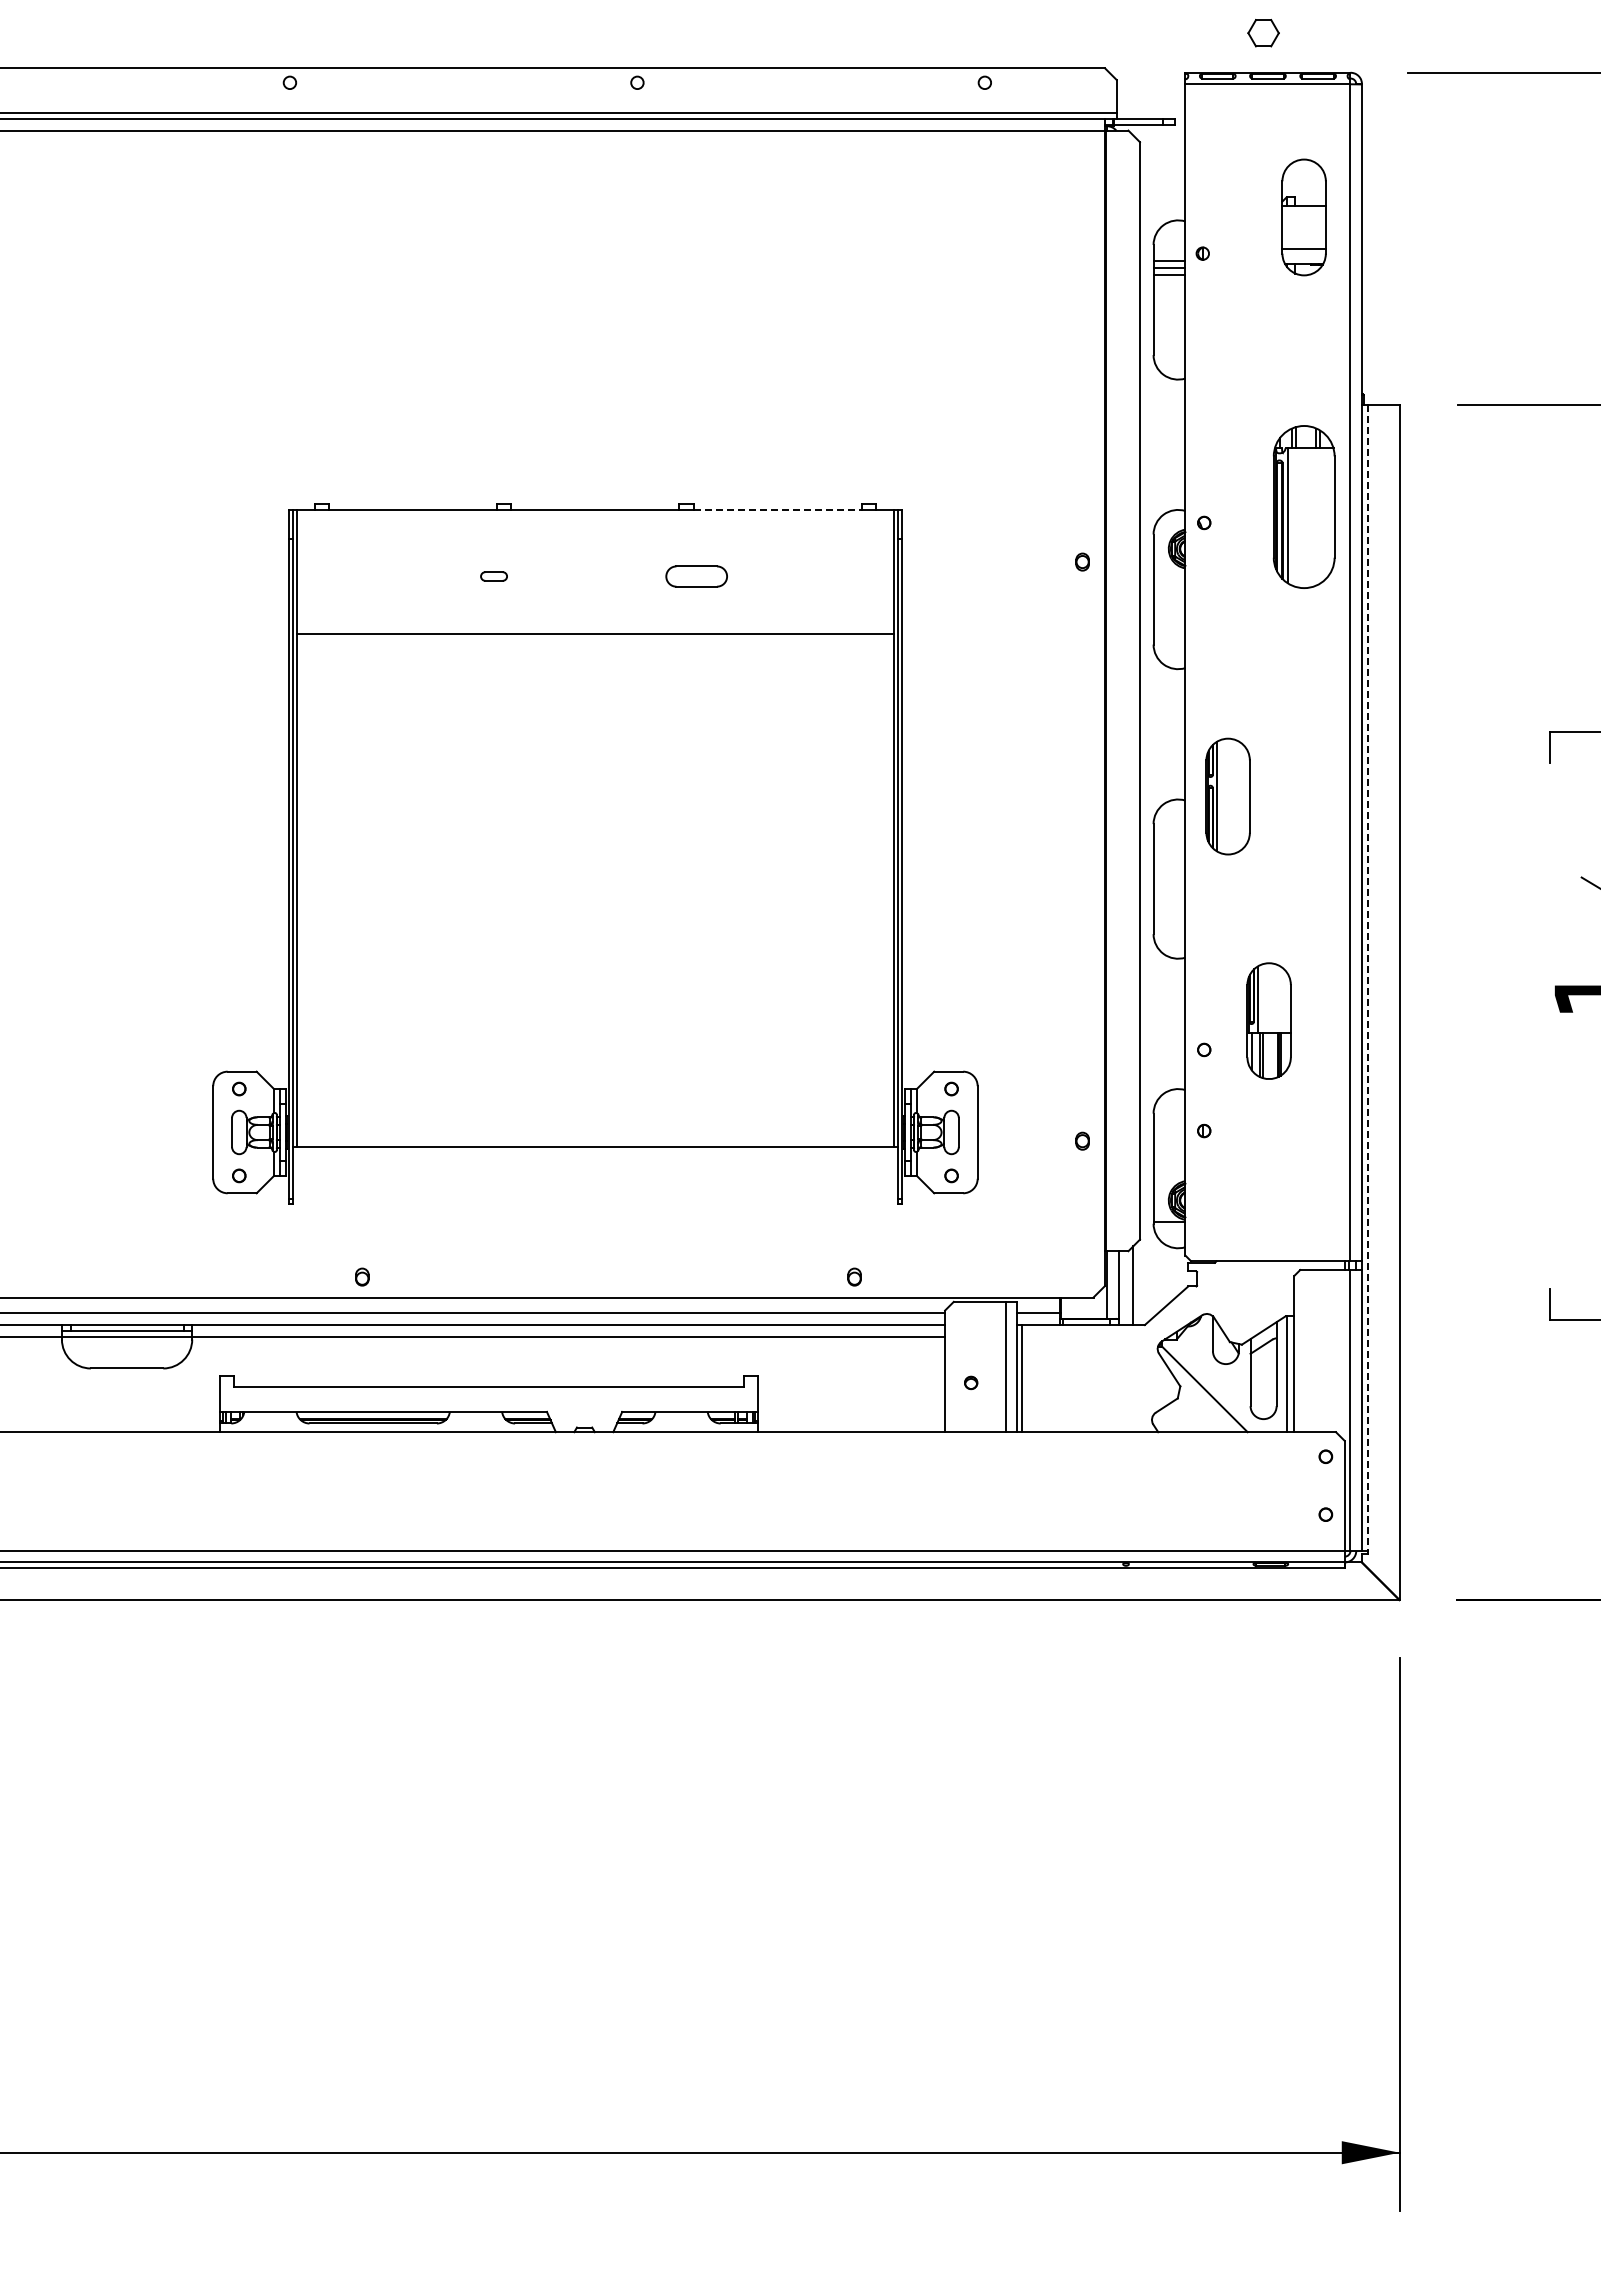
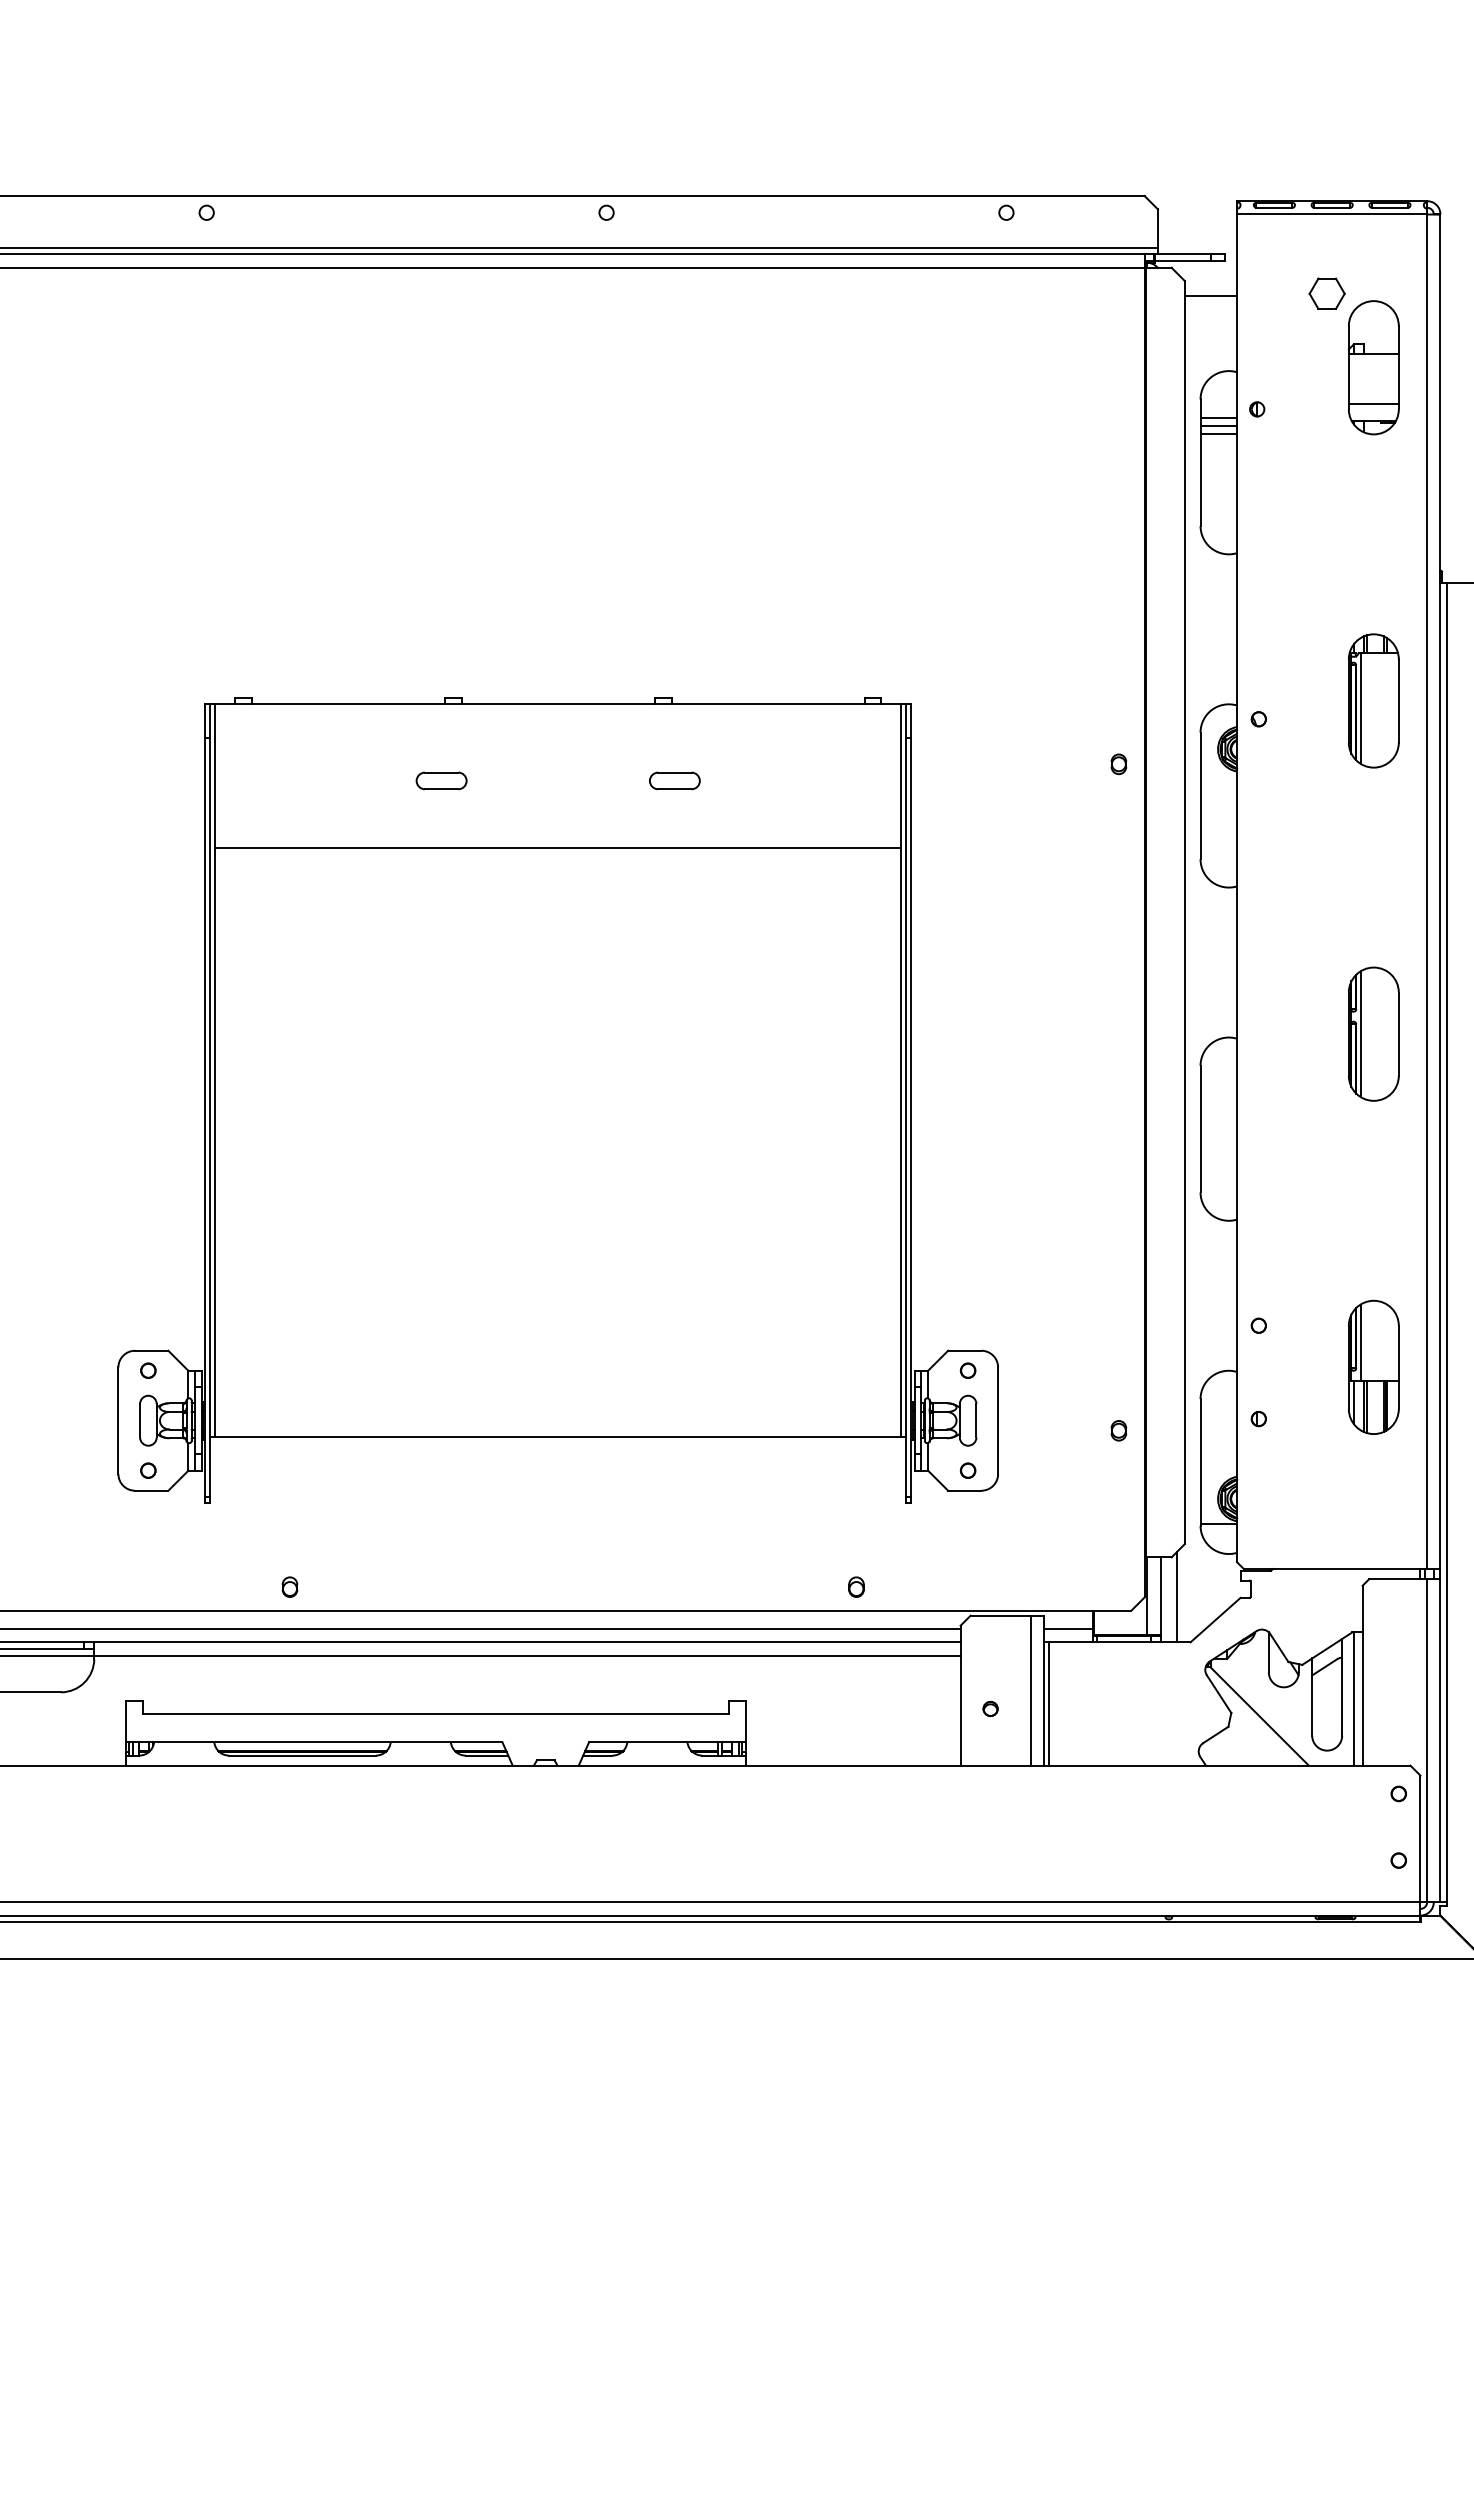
part: (1263, 33) -> (1327, 294), moved
line: (1162, 155) -> (1210, 296), added
part: (1303, 506) -> (1373, 700), size x0.71
line: (777, 509) -> (767, 703), dashed -> solid
part: (493, 576) -> (440, 780), size x1.67
part: (696, 576) -> (674, 780), size x0.71
part: (1227, 796) -> (1373, 1034), moved
line: (1367, 978) -> (1446, 1243), dashed -> solid
part: (1268, 1020) -> (1373, 1366), moved

